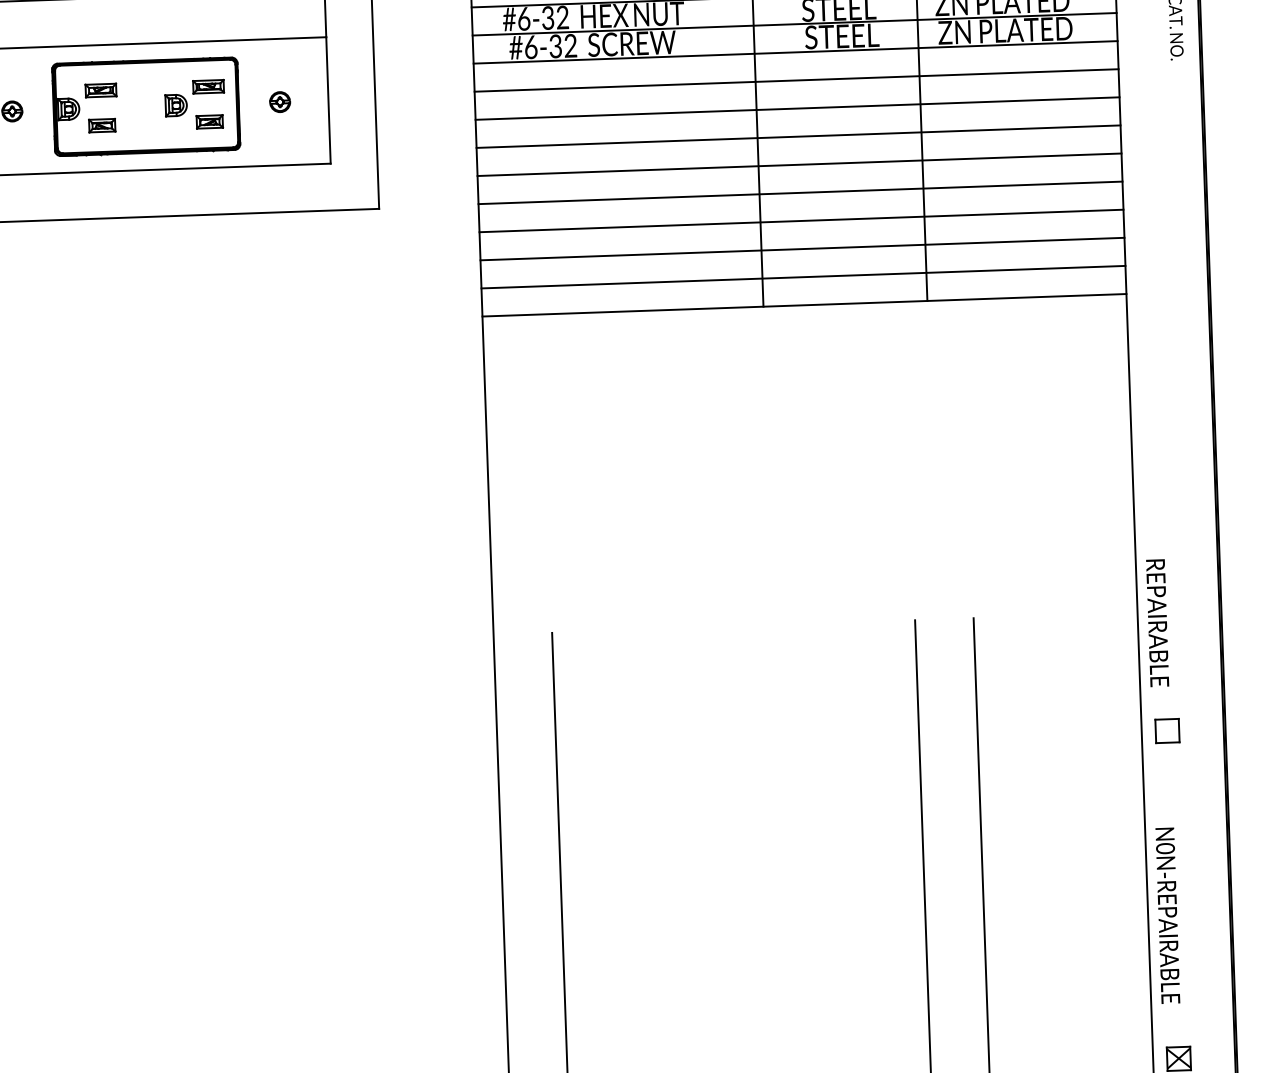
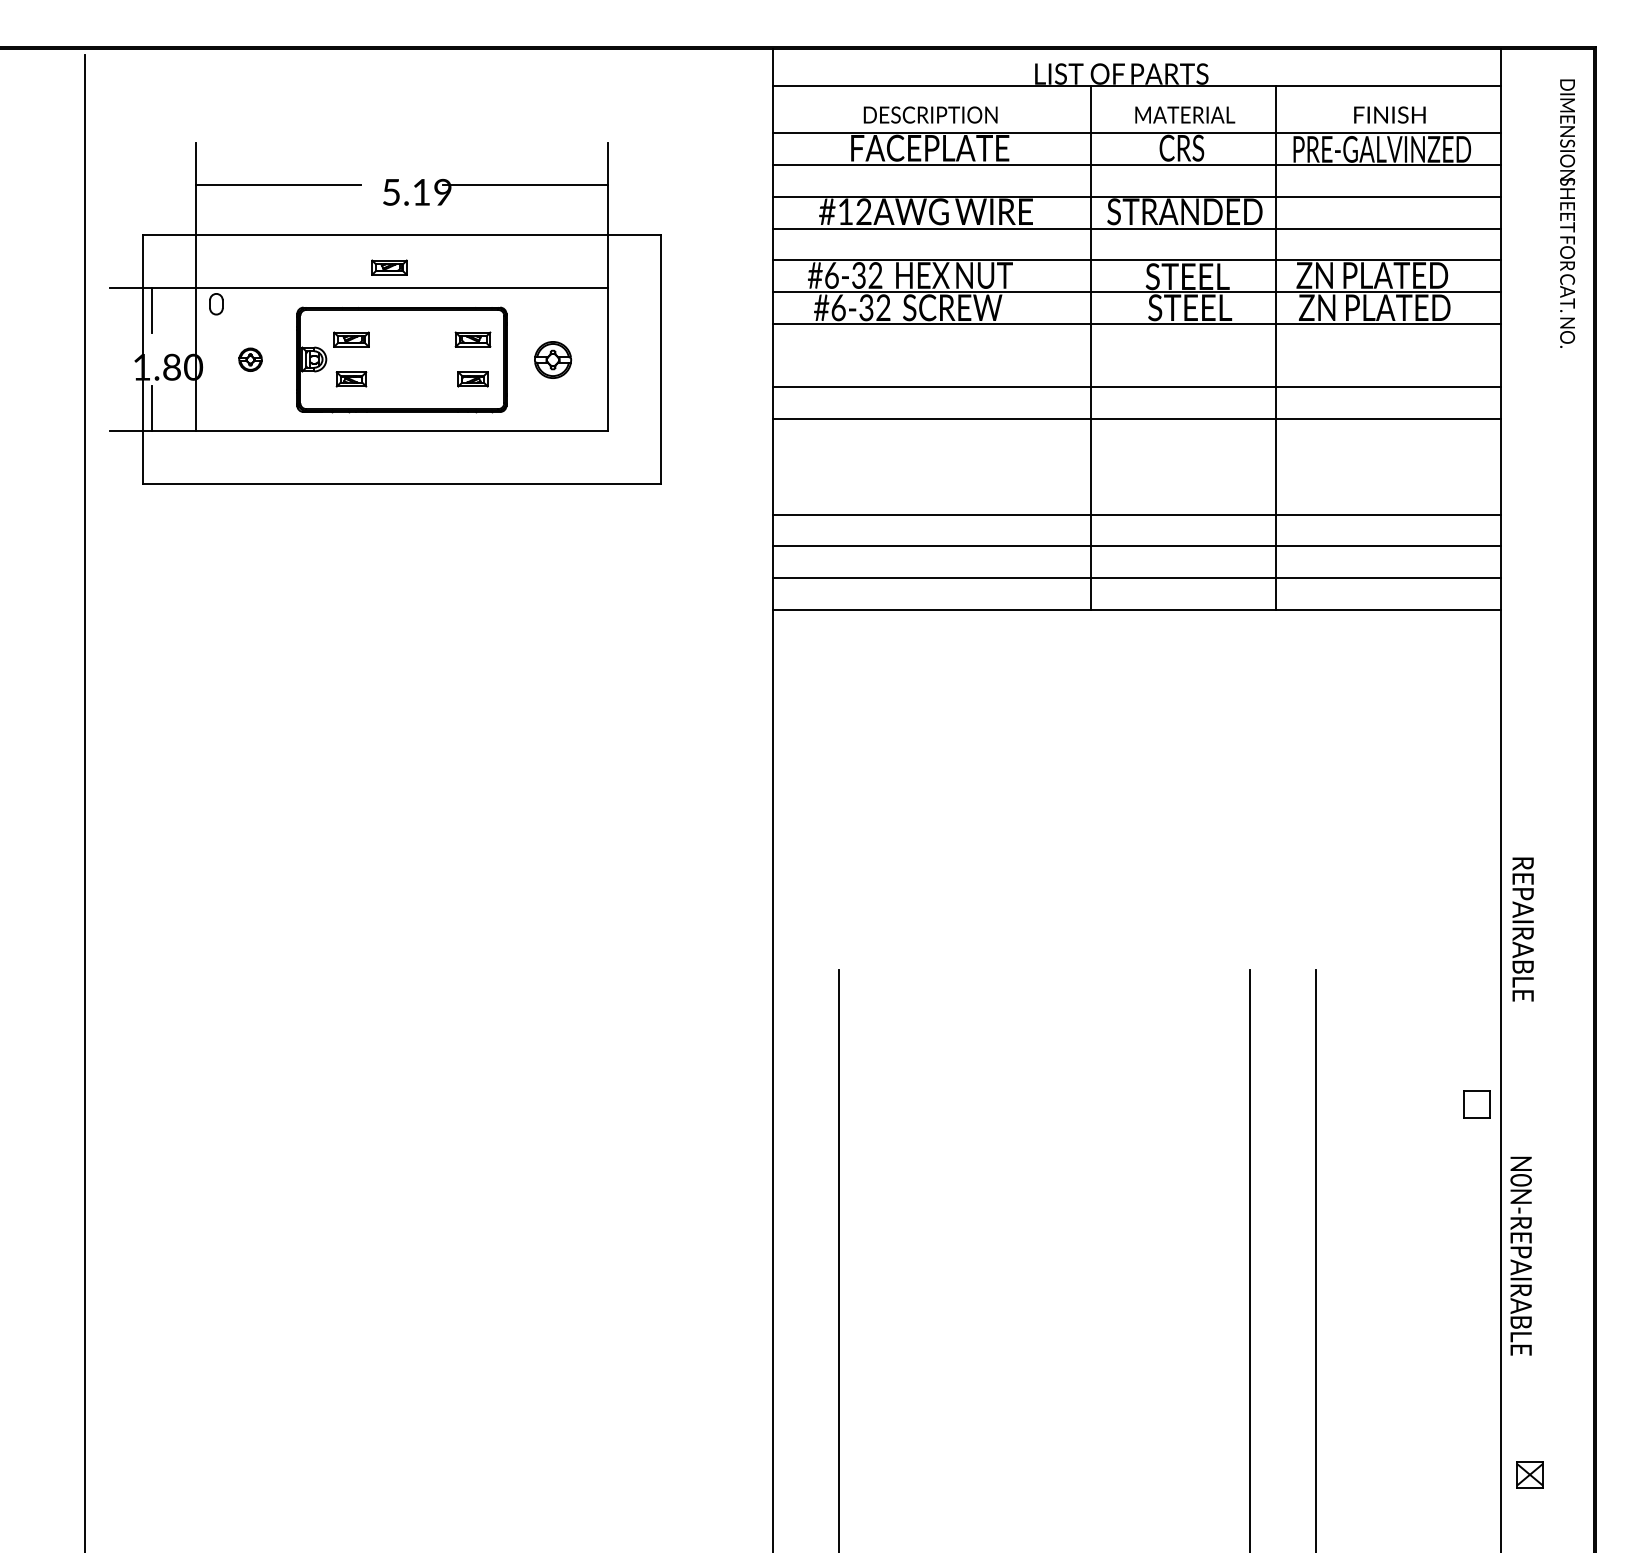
part: (132, 25) -> (389, 267), added
line: (796, 80) -> (1136, 355), removed
part: (280, 101) -> (553, 359), size x1.6
part: (175, 105) -> (435, 359), removed
line: (799, 165) -> (1136, 451), removed
line: (800, 192) -> (1136, 482), removed
text: (1157, 623) -> (1522, 929), moved
part: (1167, 730) -> (1476, 1104), moved
text: (1167, 915) -> (1520, 1255), moved

